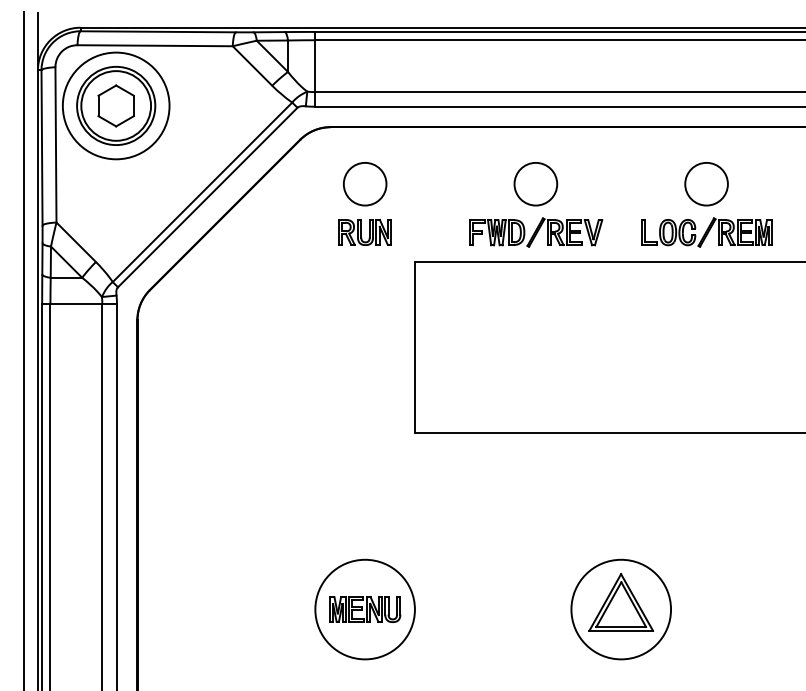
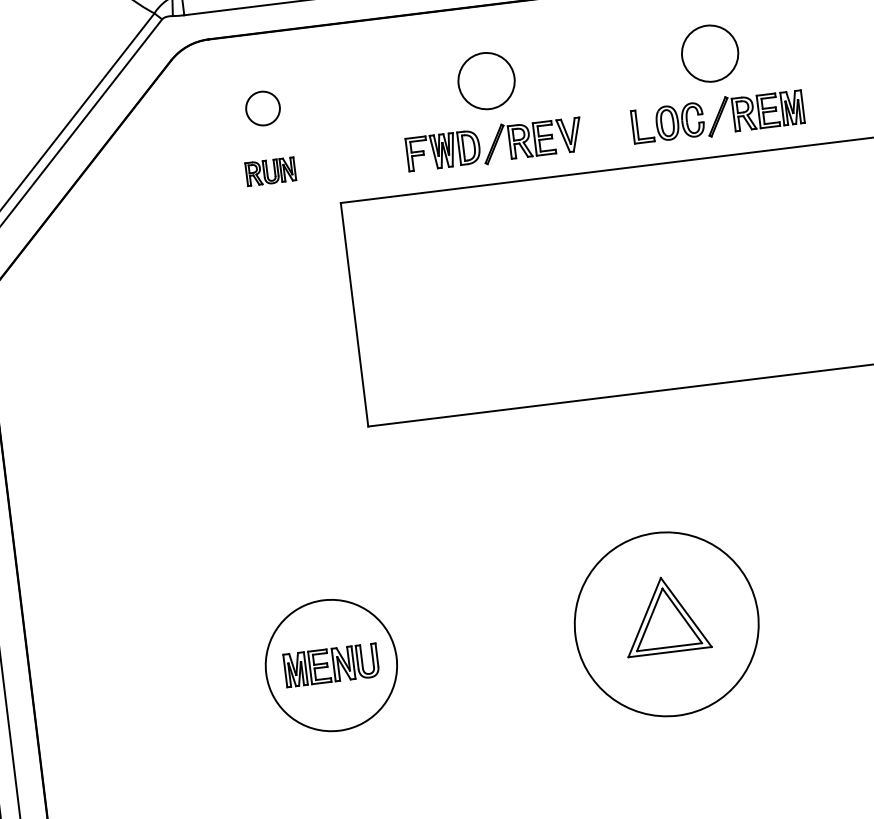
circle: (364, 183) -> (262, 107), size x0.6
part: (364, 232) -> (269, 171), size x0.7
circle: (621, 609) -> (667, 624), size x1.4

